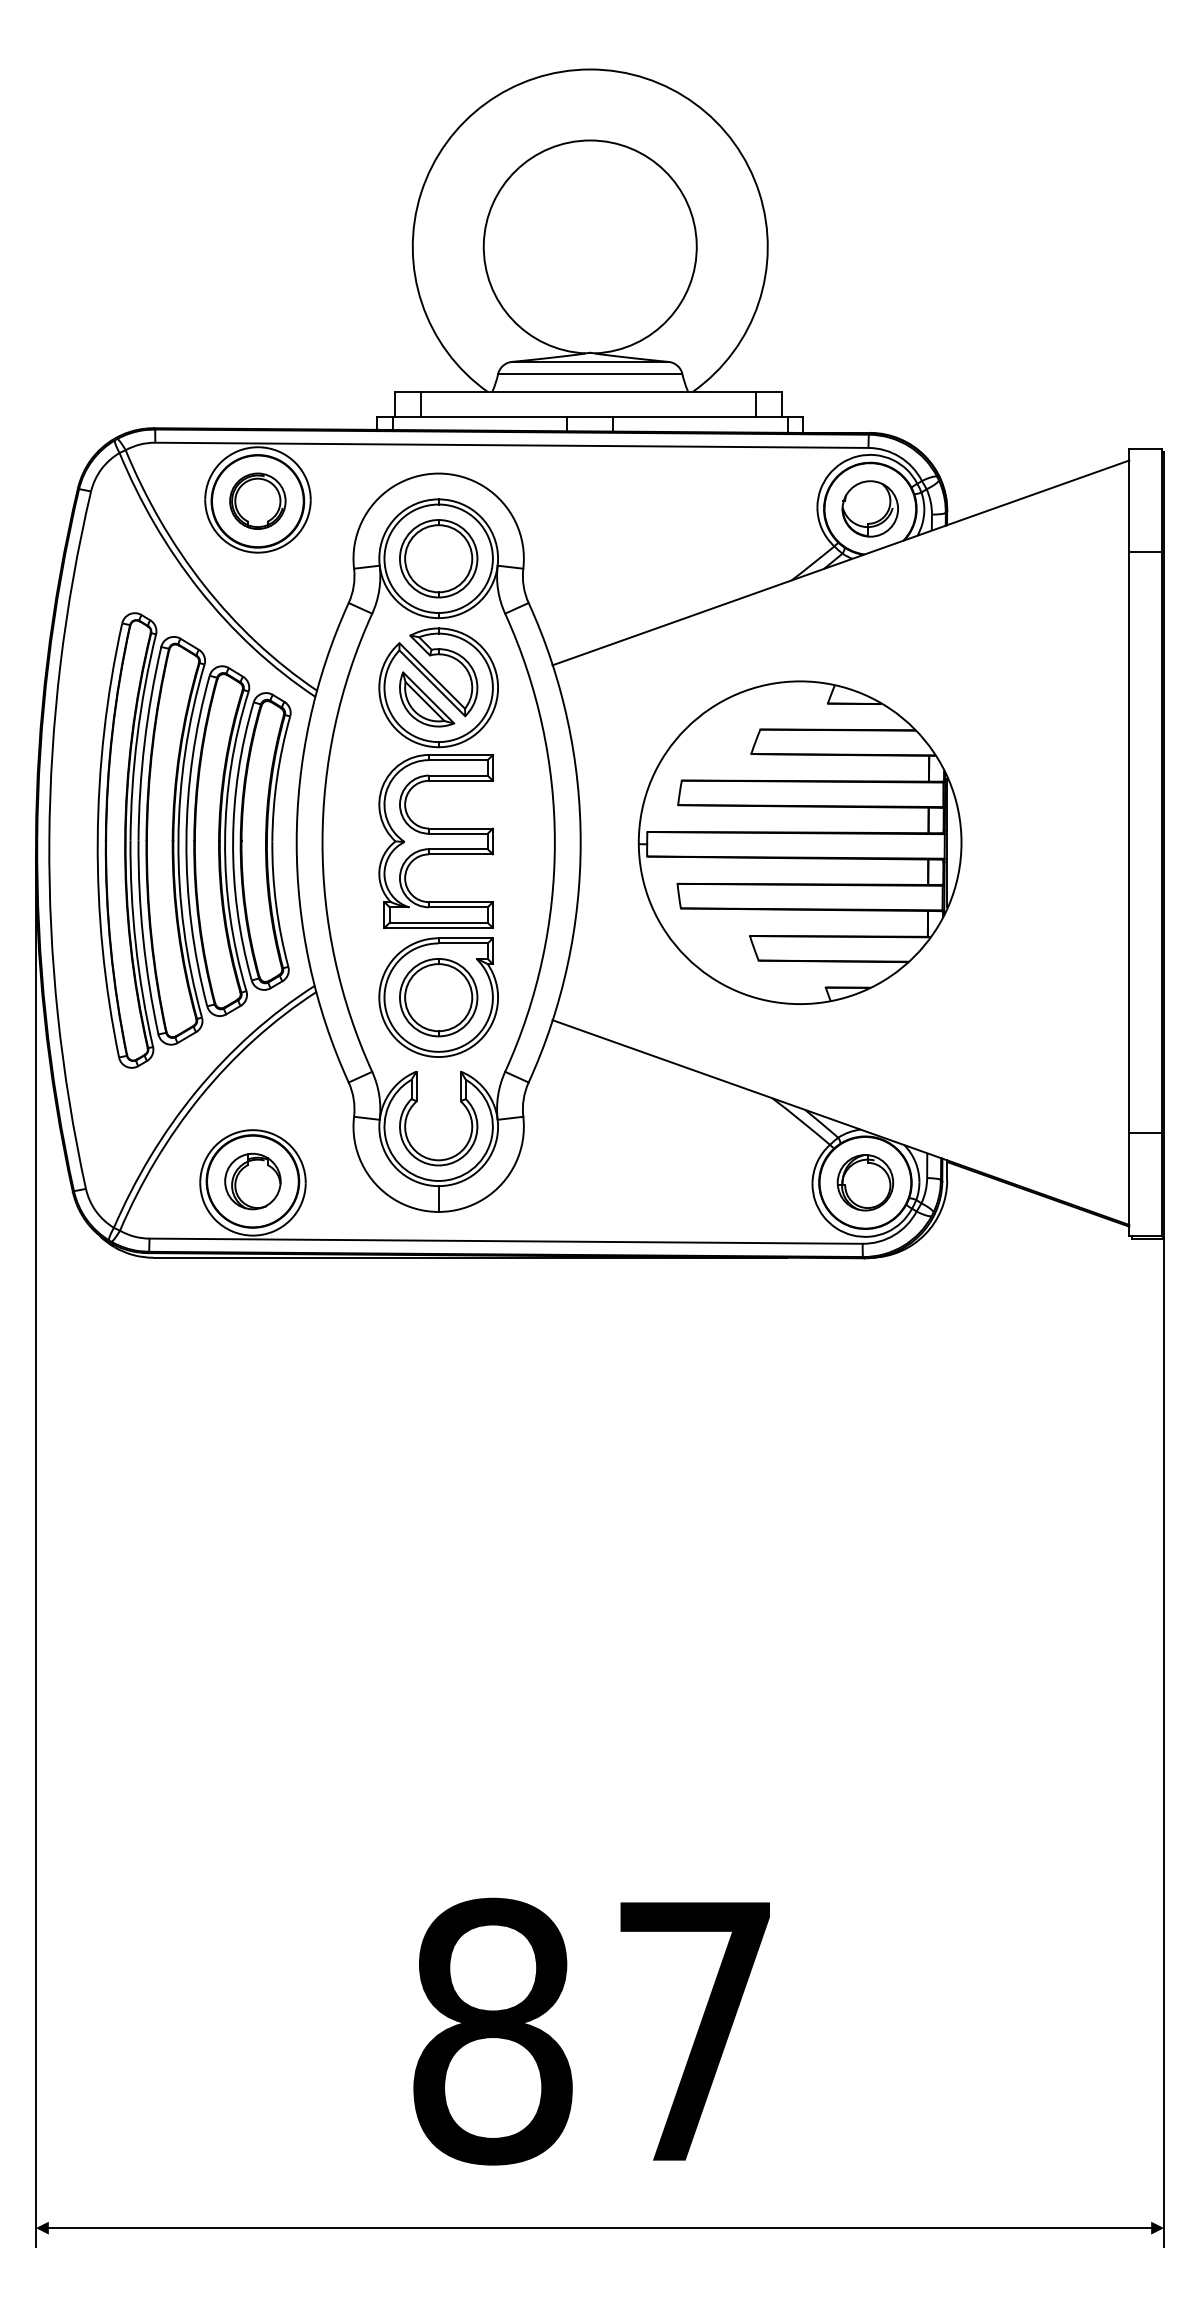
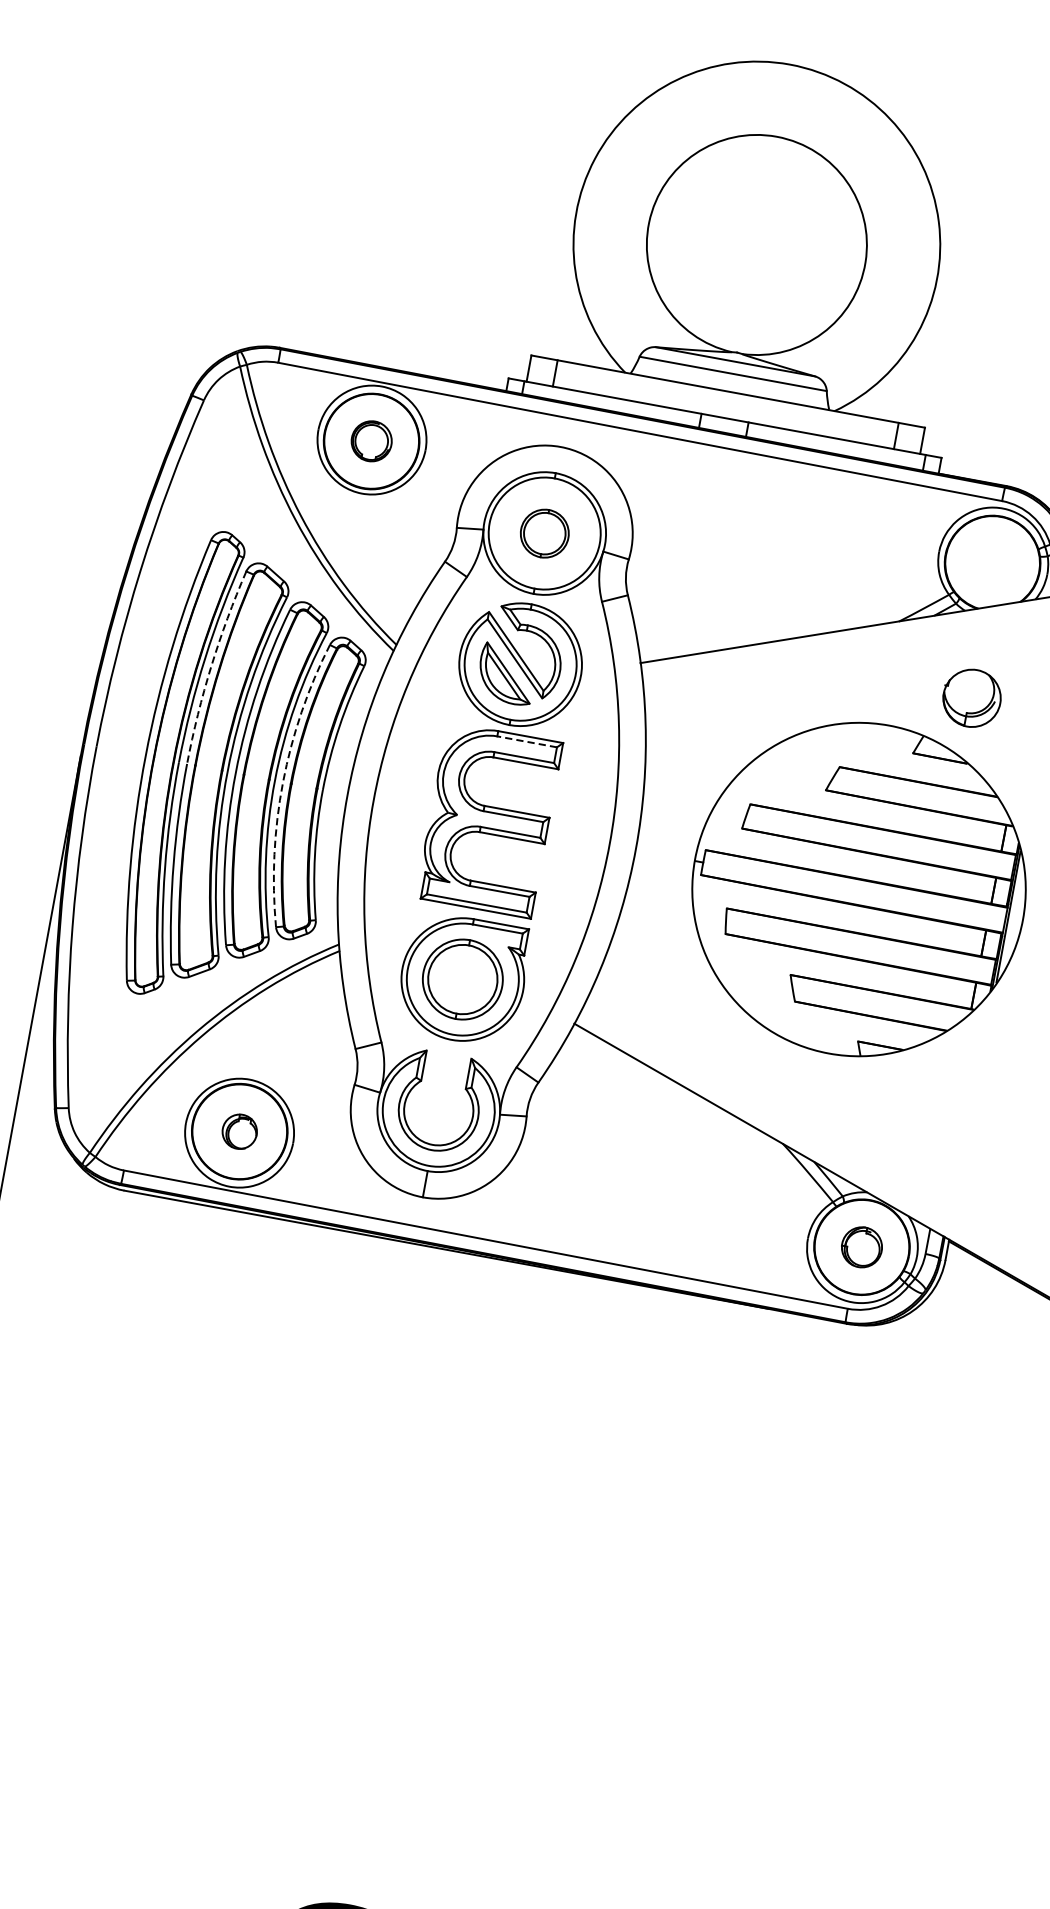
part: (257, 500) -> (371, 440), size x0.7
part: (869, 508) -> (971, 697), moved
part: (438, 558) -> (544, 533), size x0.6
arc: (144, 743) -> (211, 666), solid -> dashed
line: (457, 760) -> (526, 742), solid -> dashed
arc: (233, 841) -> (283, 782), solid -> dashed
part: (252, 1181) -> (239, 1131), size x0.6
part: (865, 1182) -> (862, 1247), size x0.7

